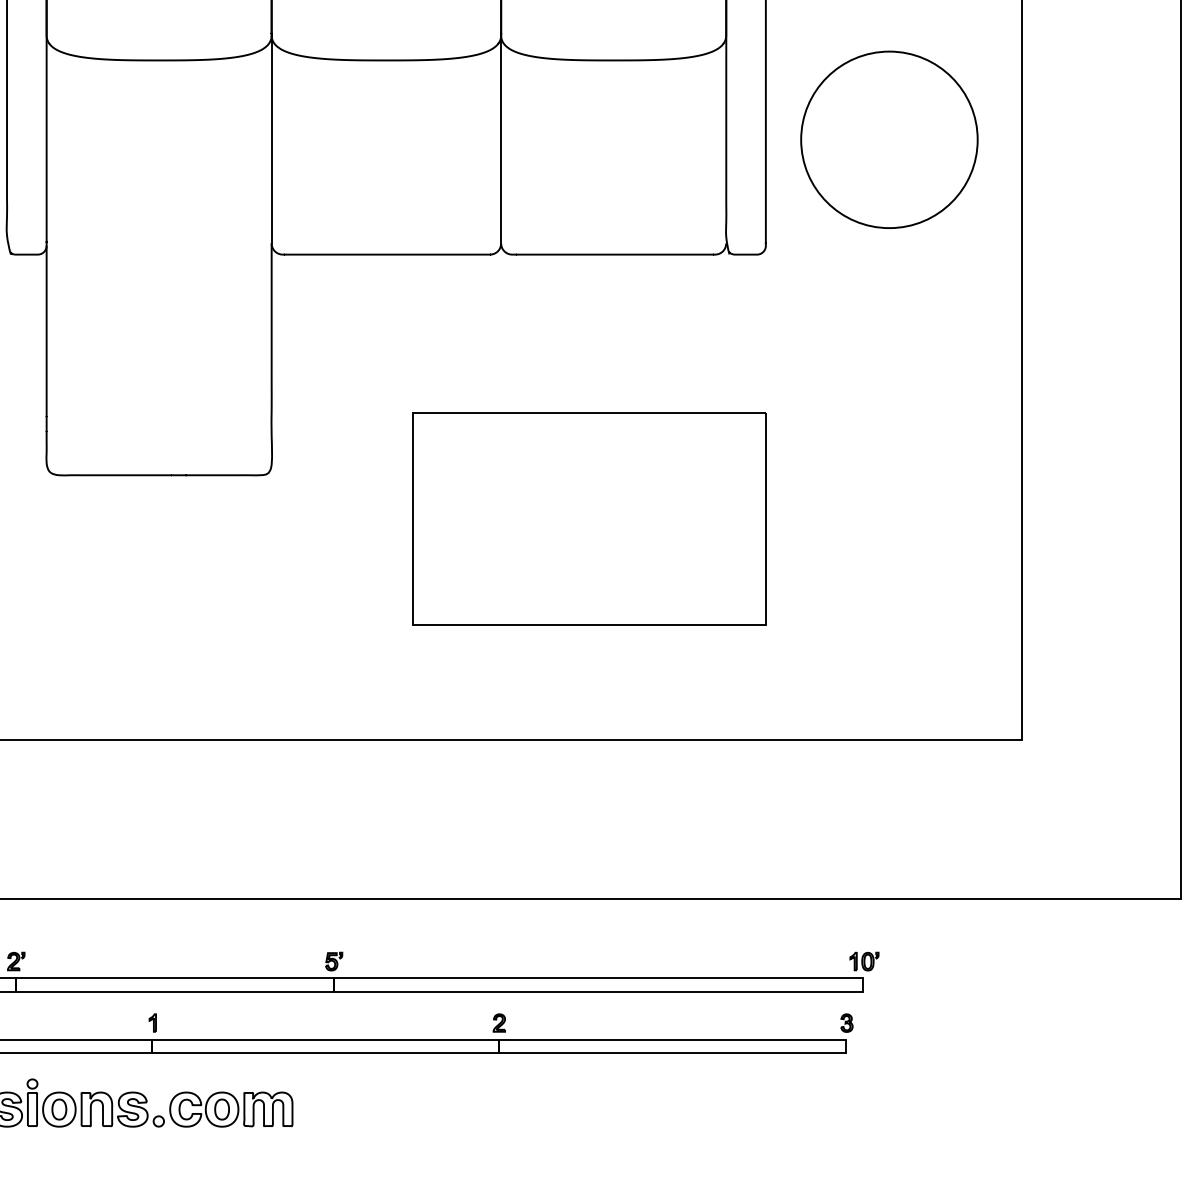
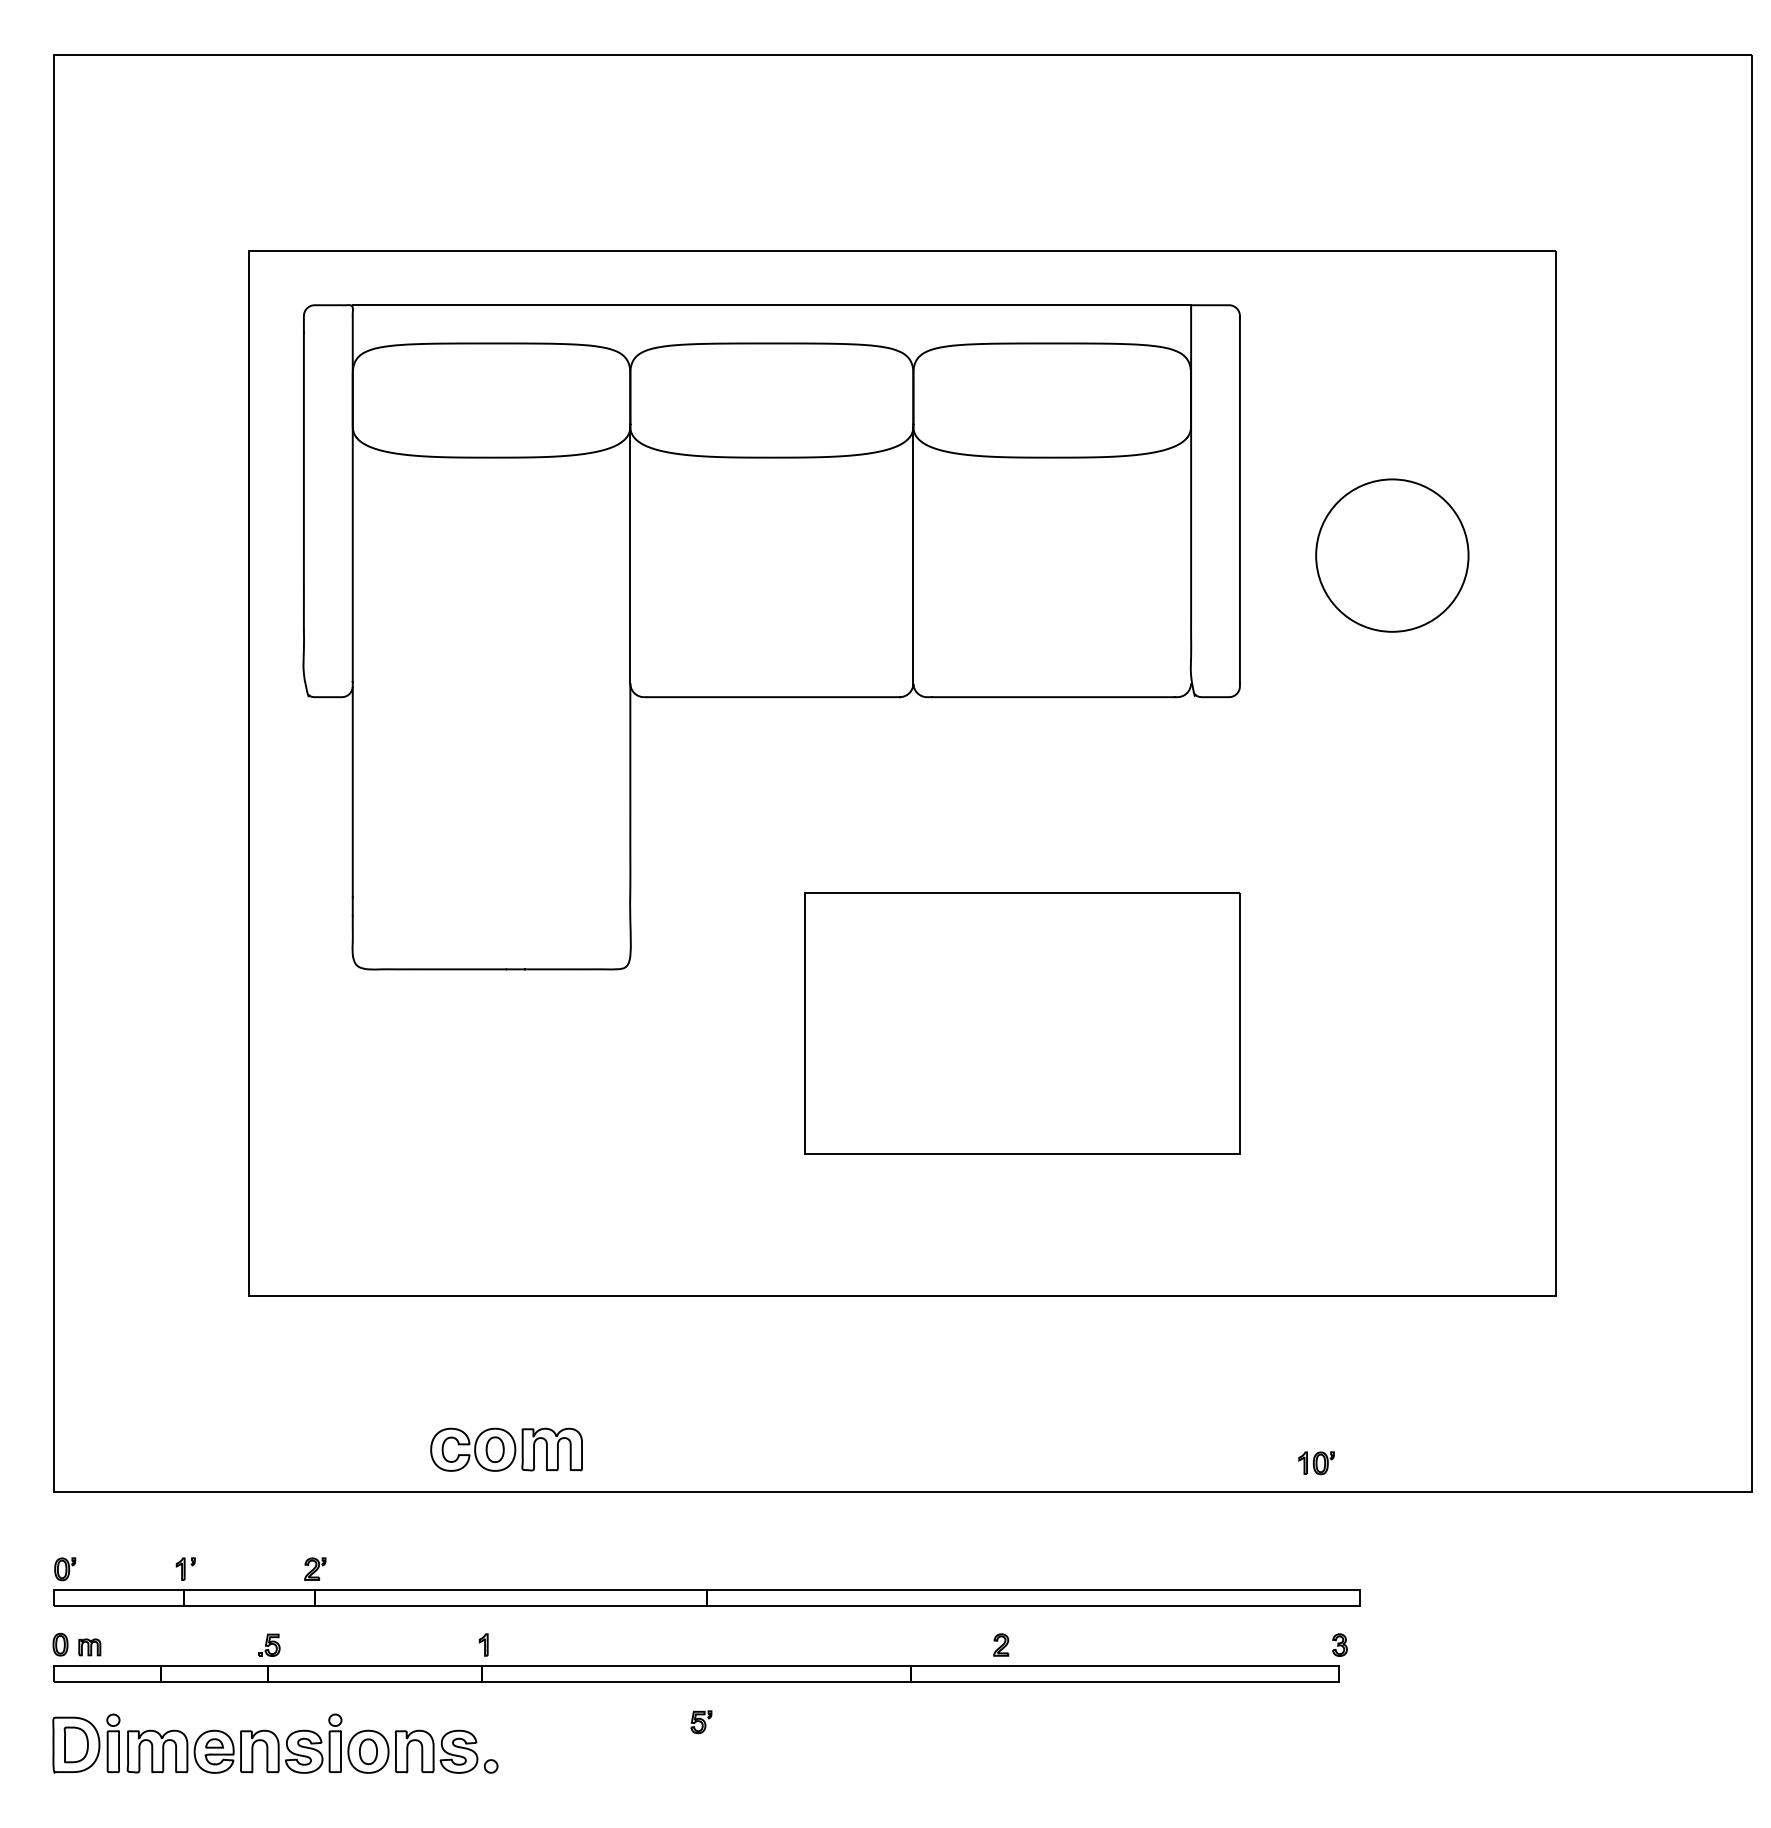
circle: (889, 139) -> (1392, 555), size x0.7
part: (334, 961) -> (701, 1722), moved
part: (864, 961) -> (1316, 1463), moved
part: (499, 1022) -> (1001, 1644), moved
part: (231, 1109) -> (506, 1449), moved

